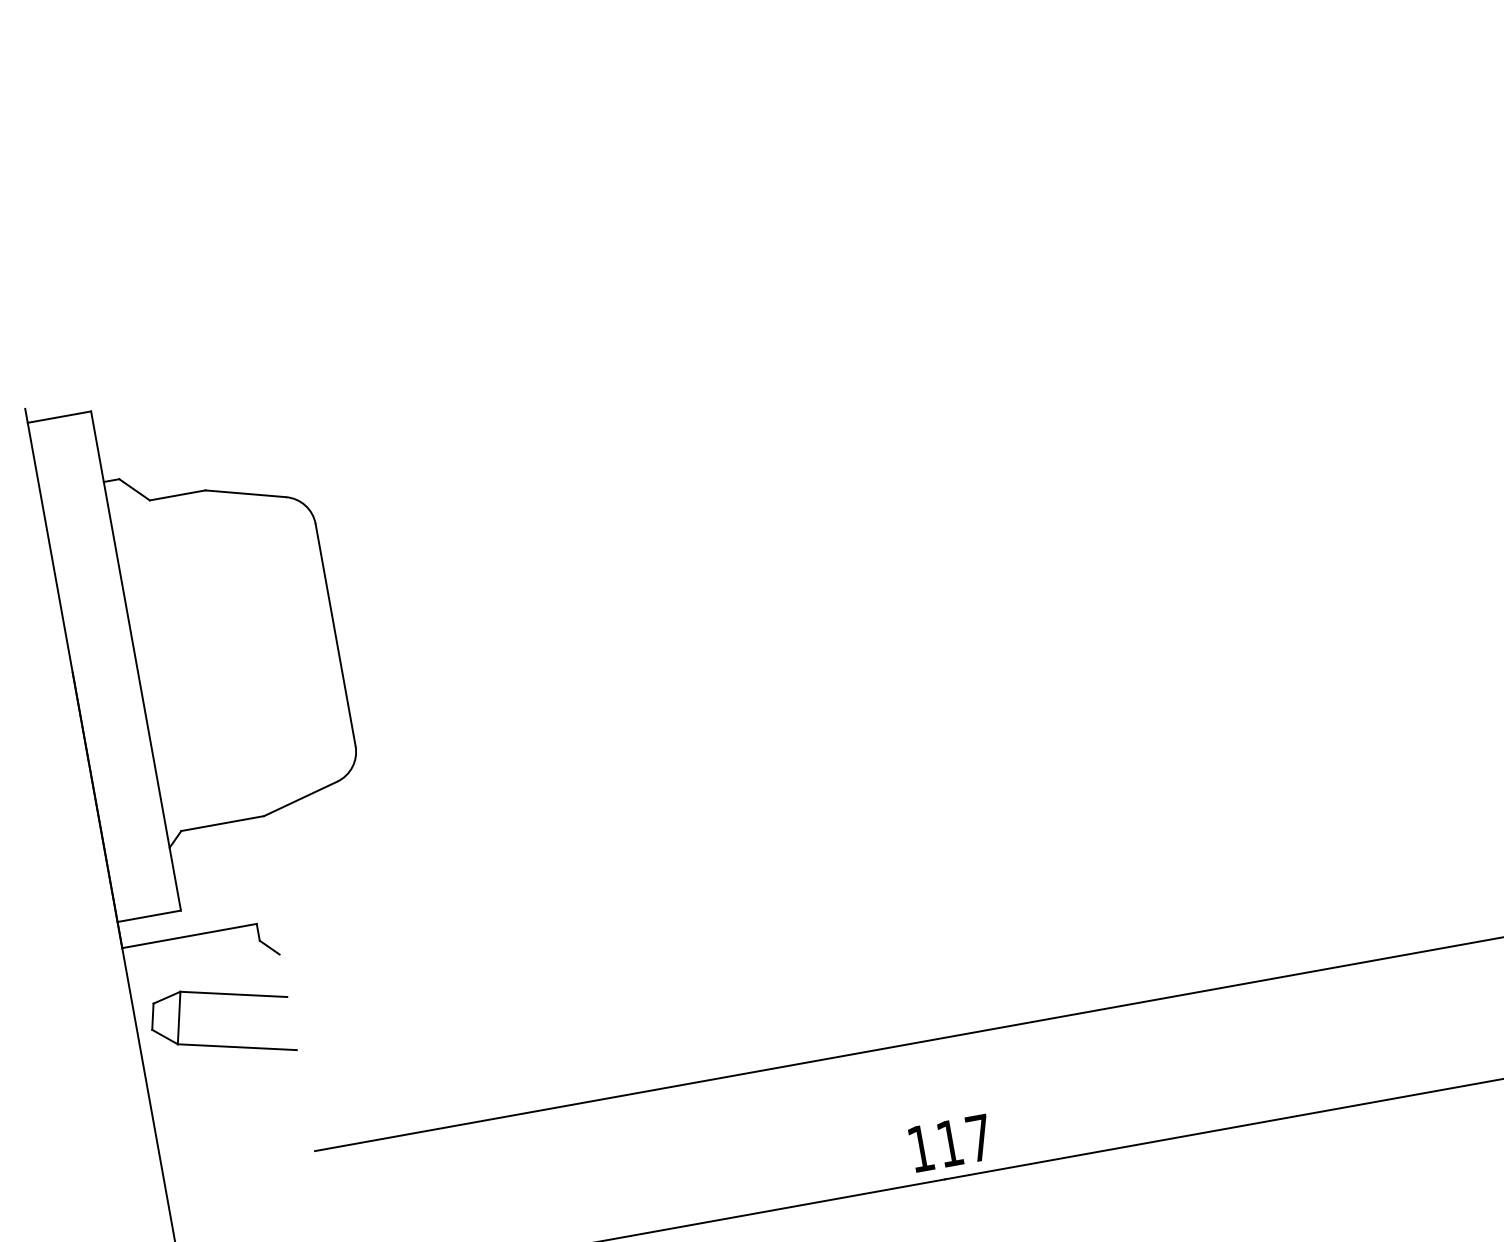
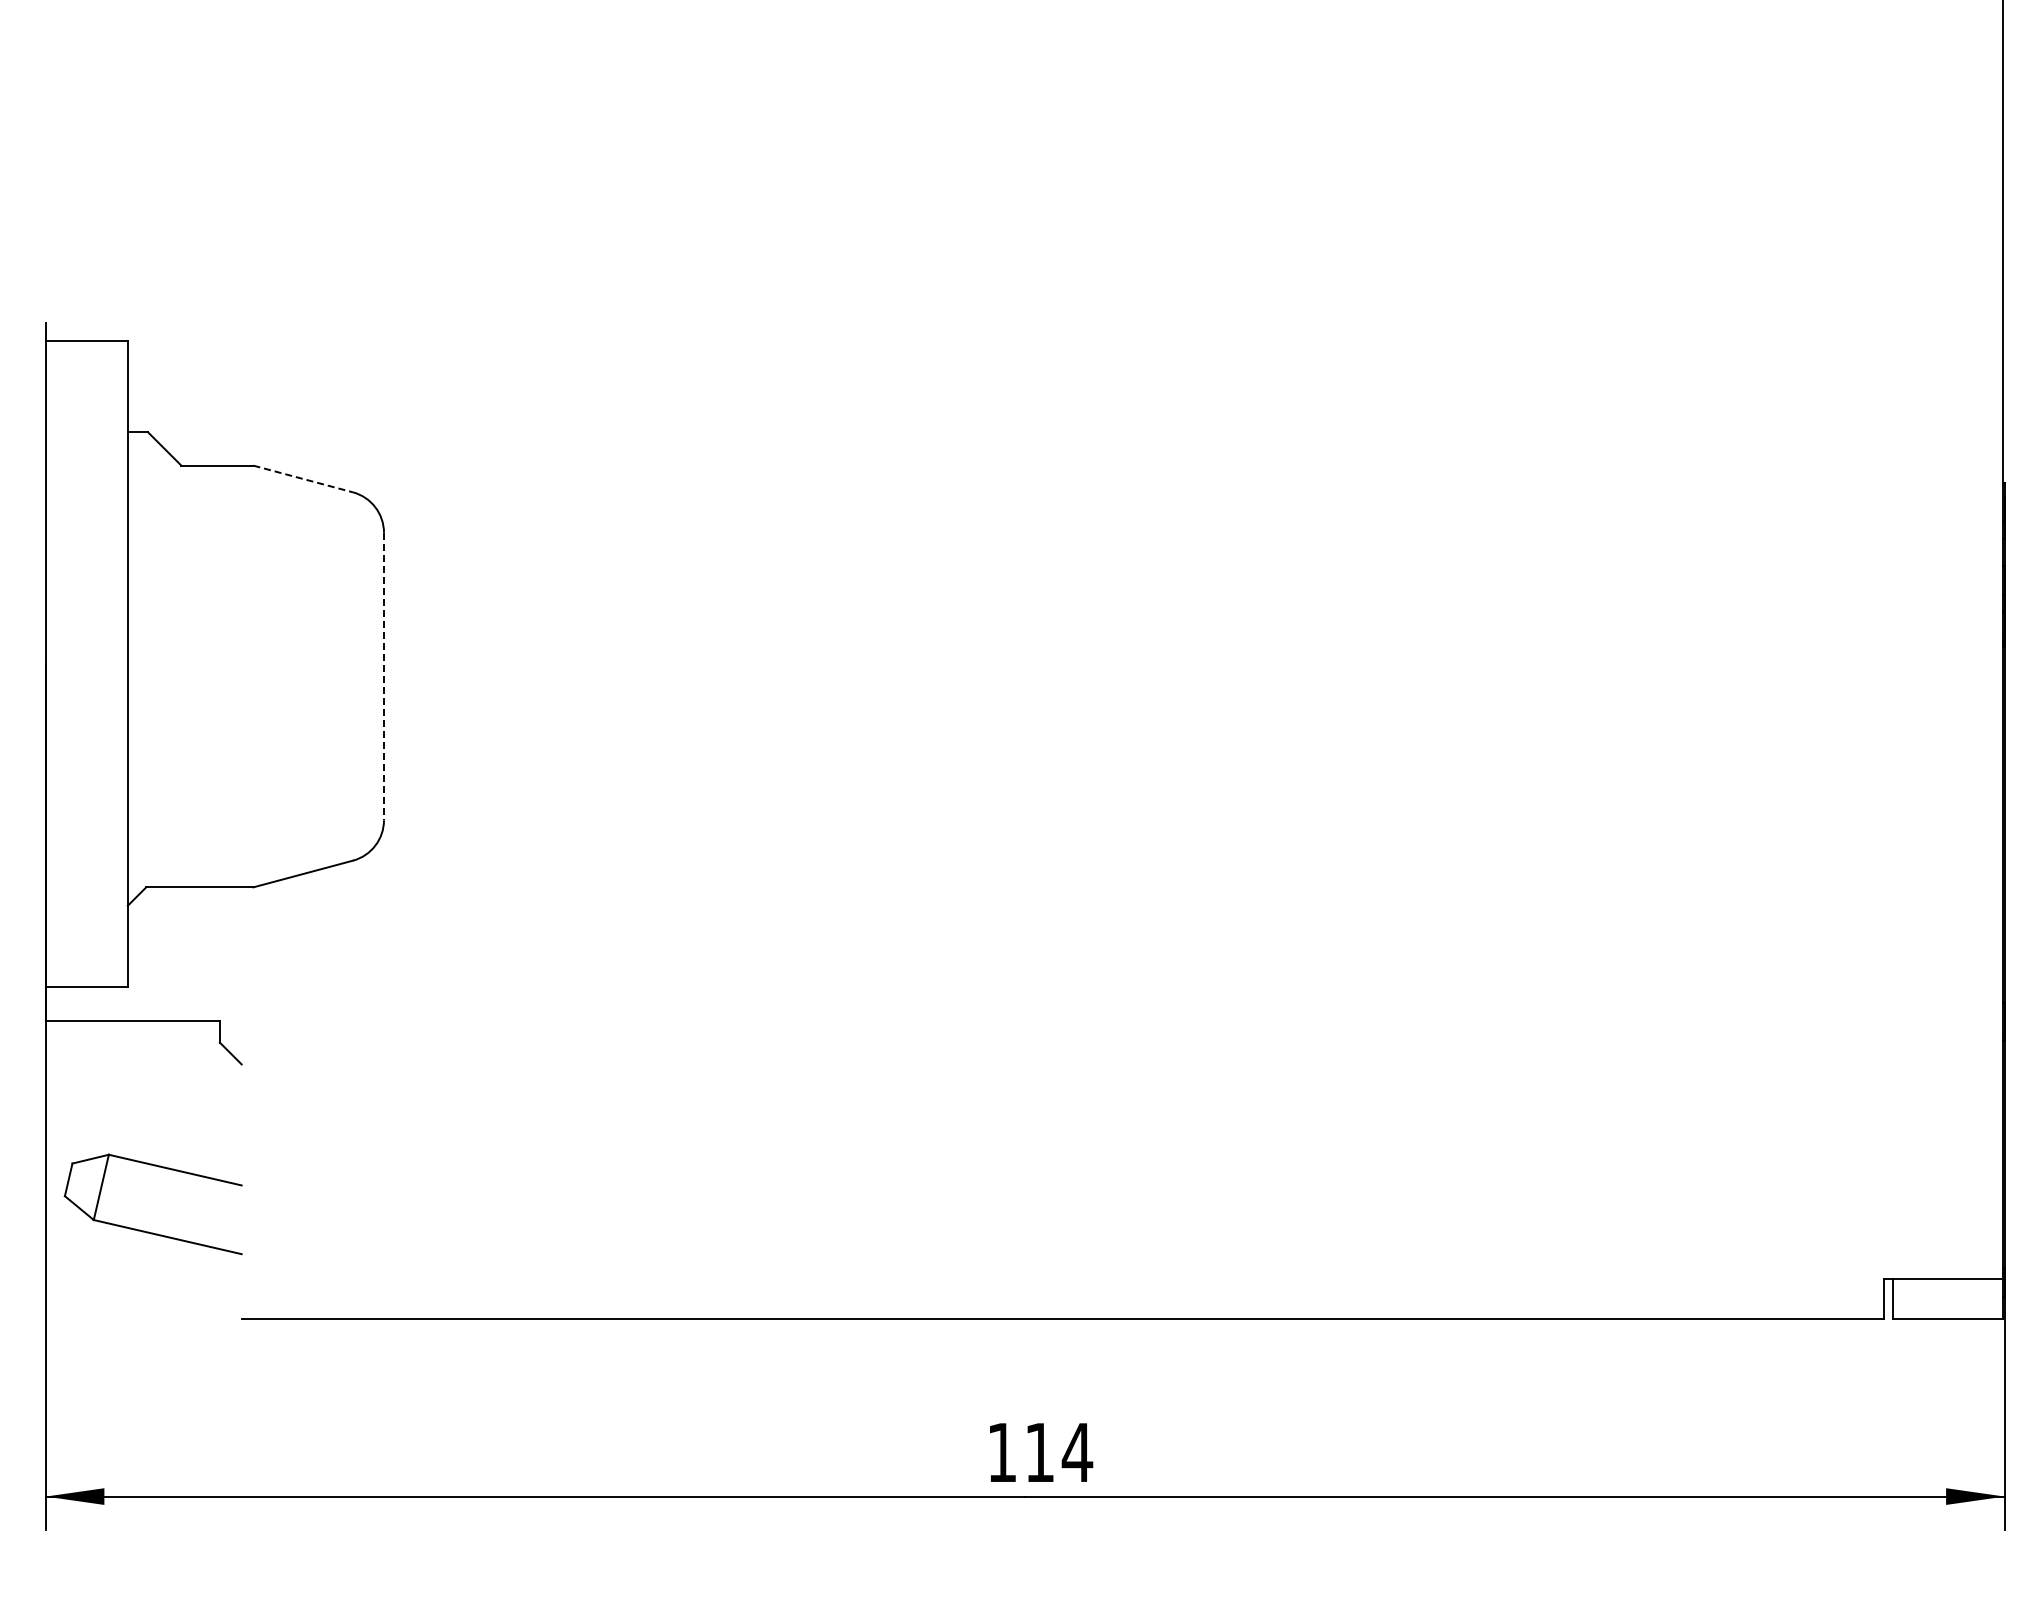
line: (245, 493) -> (303, 478), solid -> dashed
line: (336, 635) -> (384, 676), solid -> dashed
part: (218, 1045) -> (144, 1230), moved
text: (979, 1138) -> (1077, 1452), 117 -> 114

